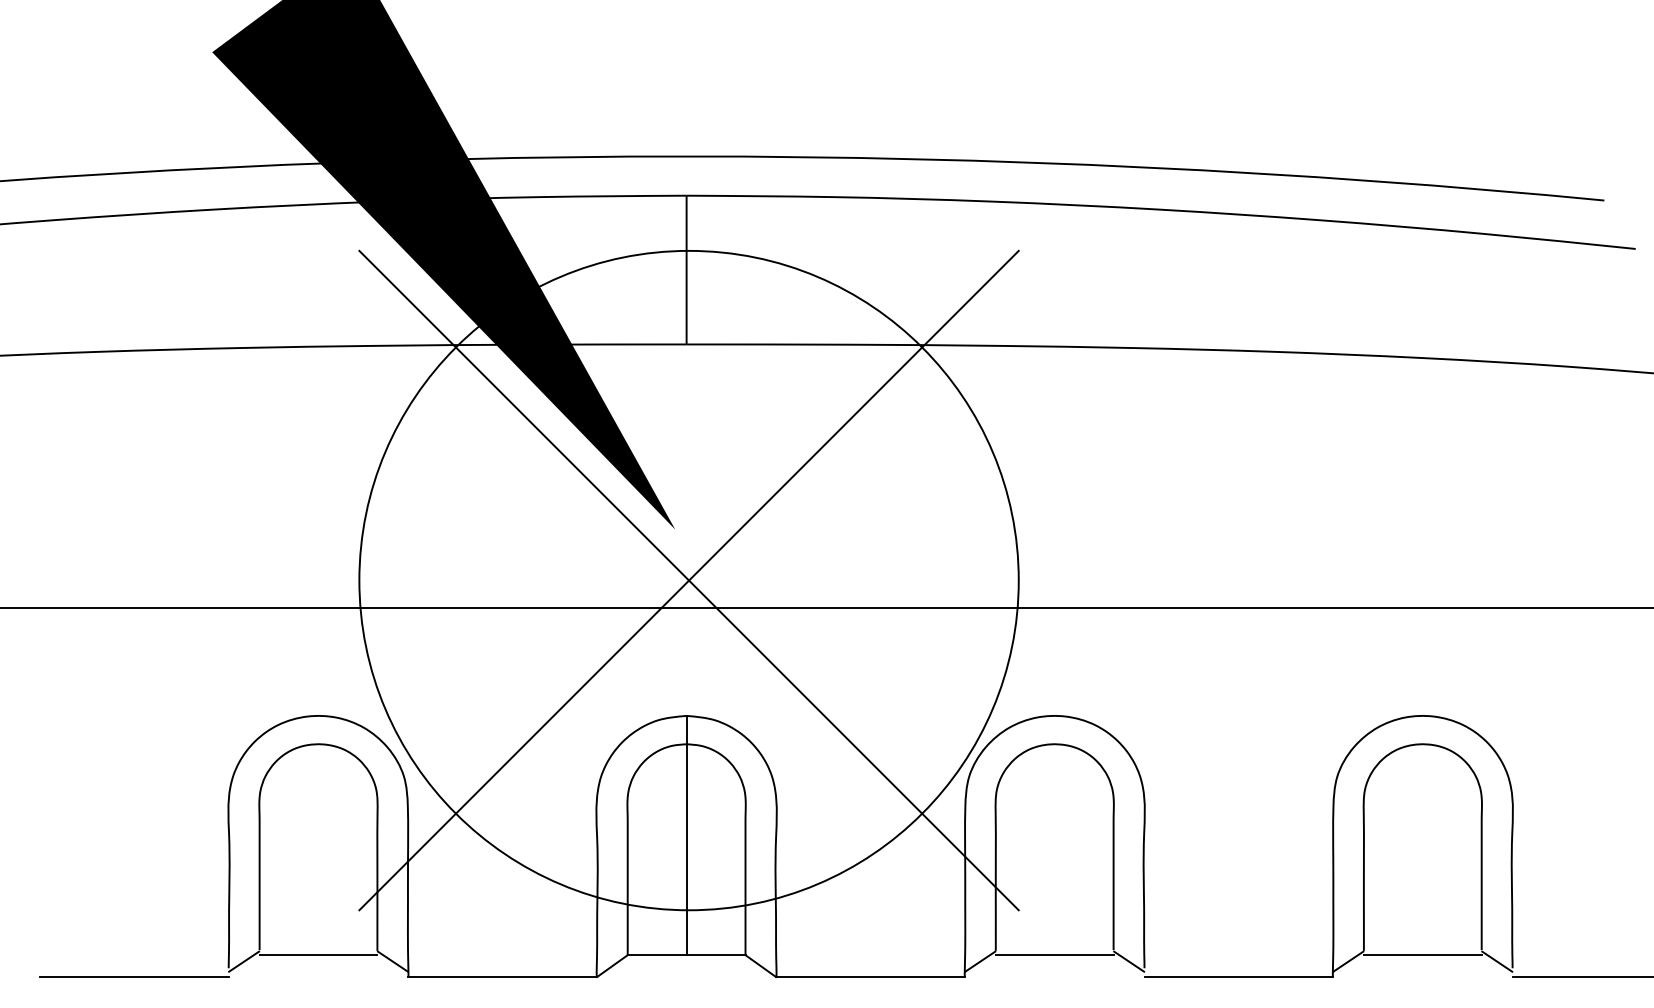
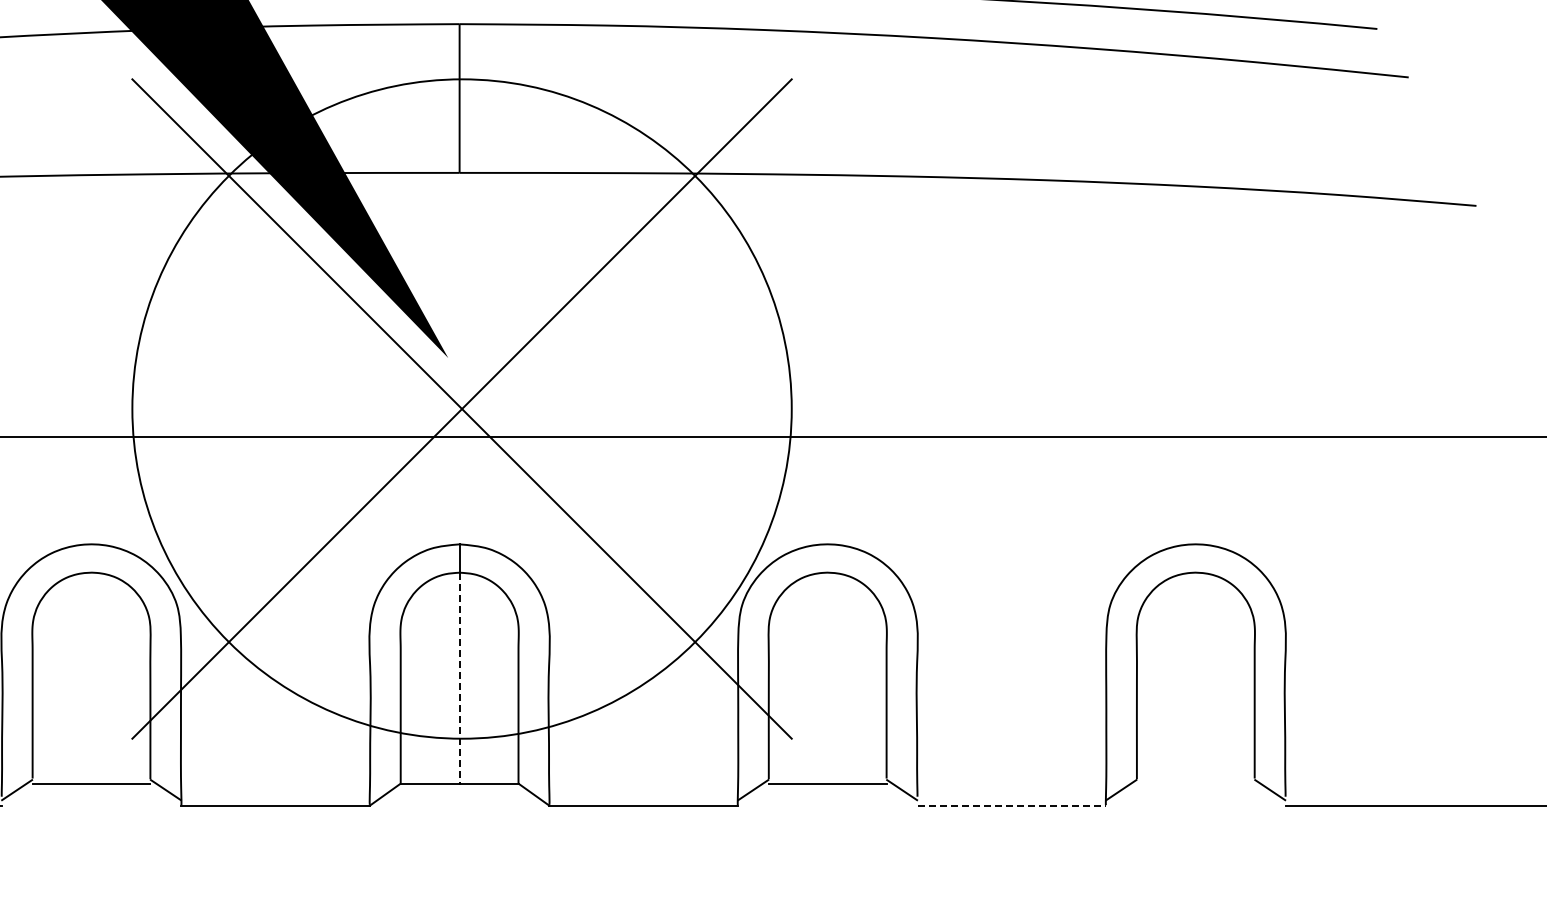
line: (686, 850) -> (459, 678), solid -> dashed
line: (1422, 955) -> (1195, 783), removed
line: (1239, 977) -> (1012, 805), solid -> dashed

